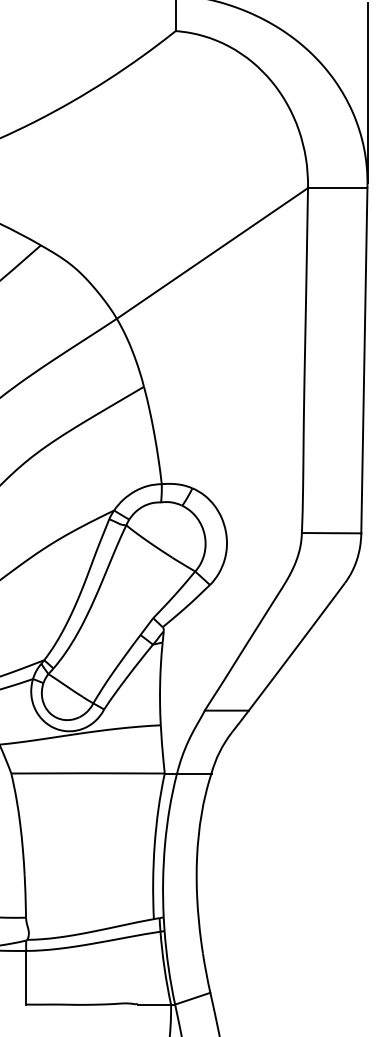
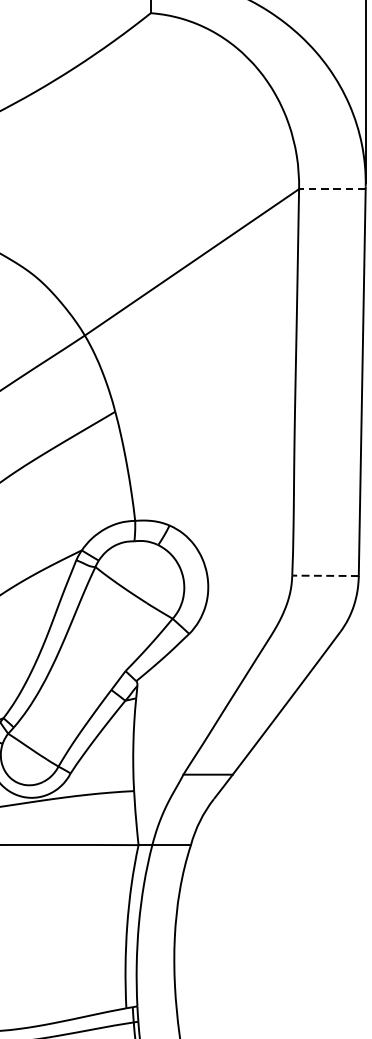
line: (337, 188) -> (332, 189), solid -> dashed
line: (331, 533) -> (325, 576), solid -> dashed

